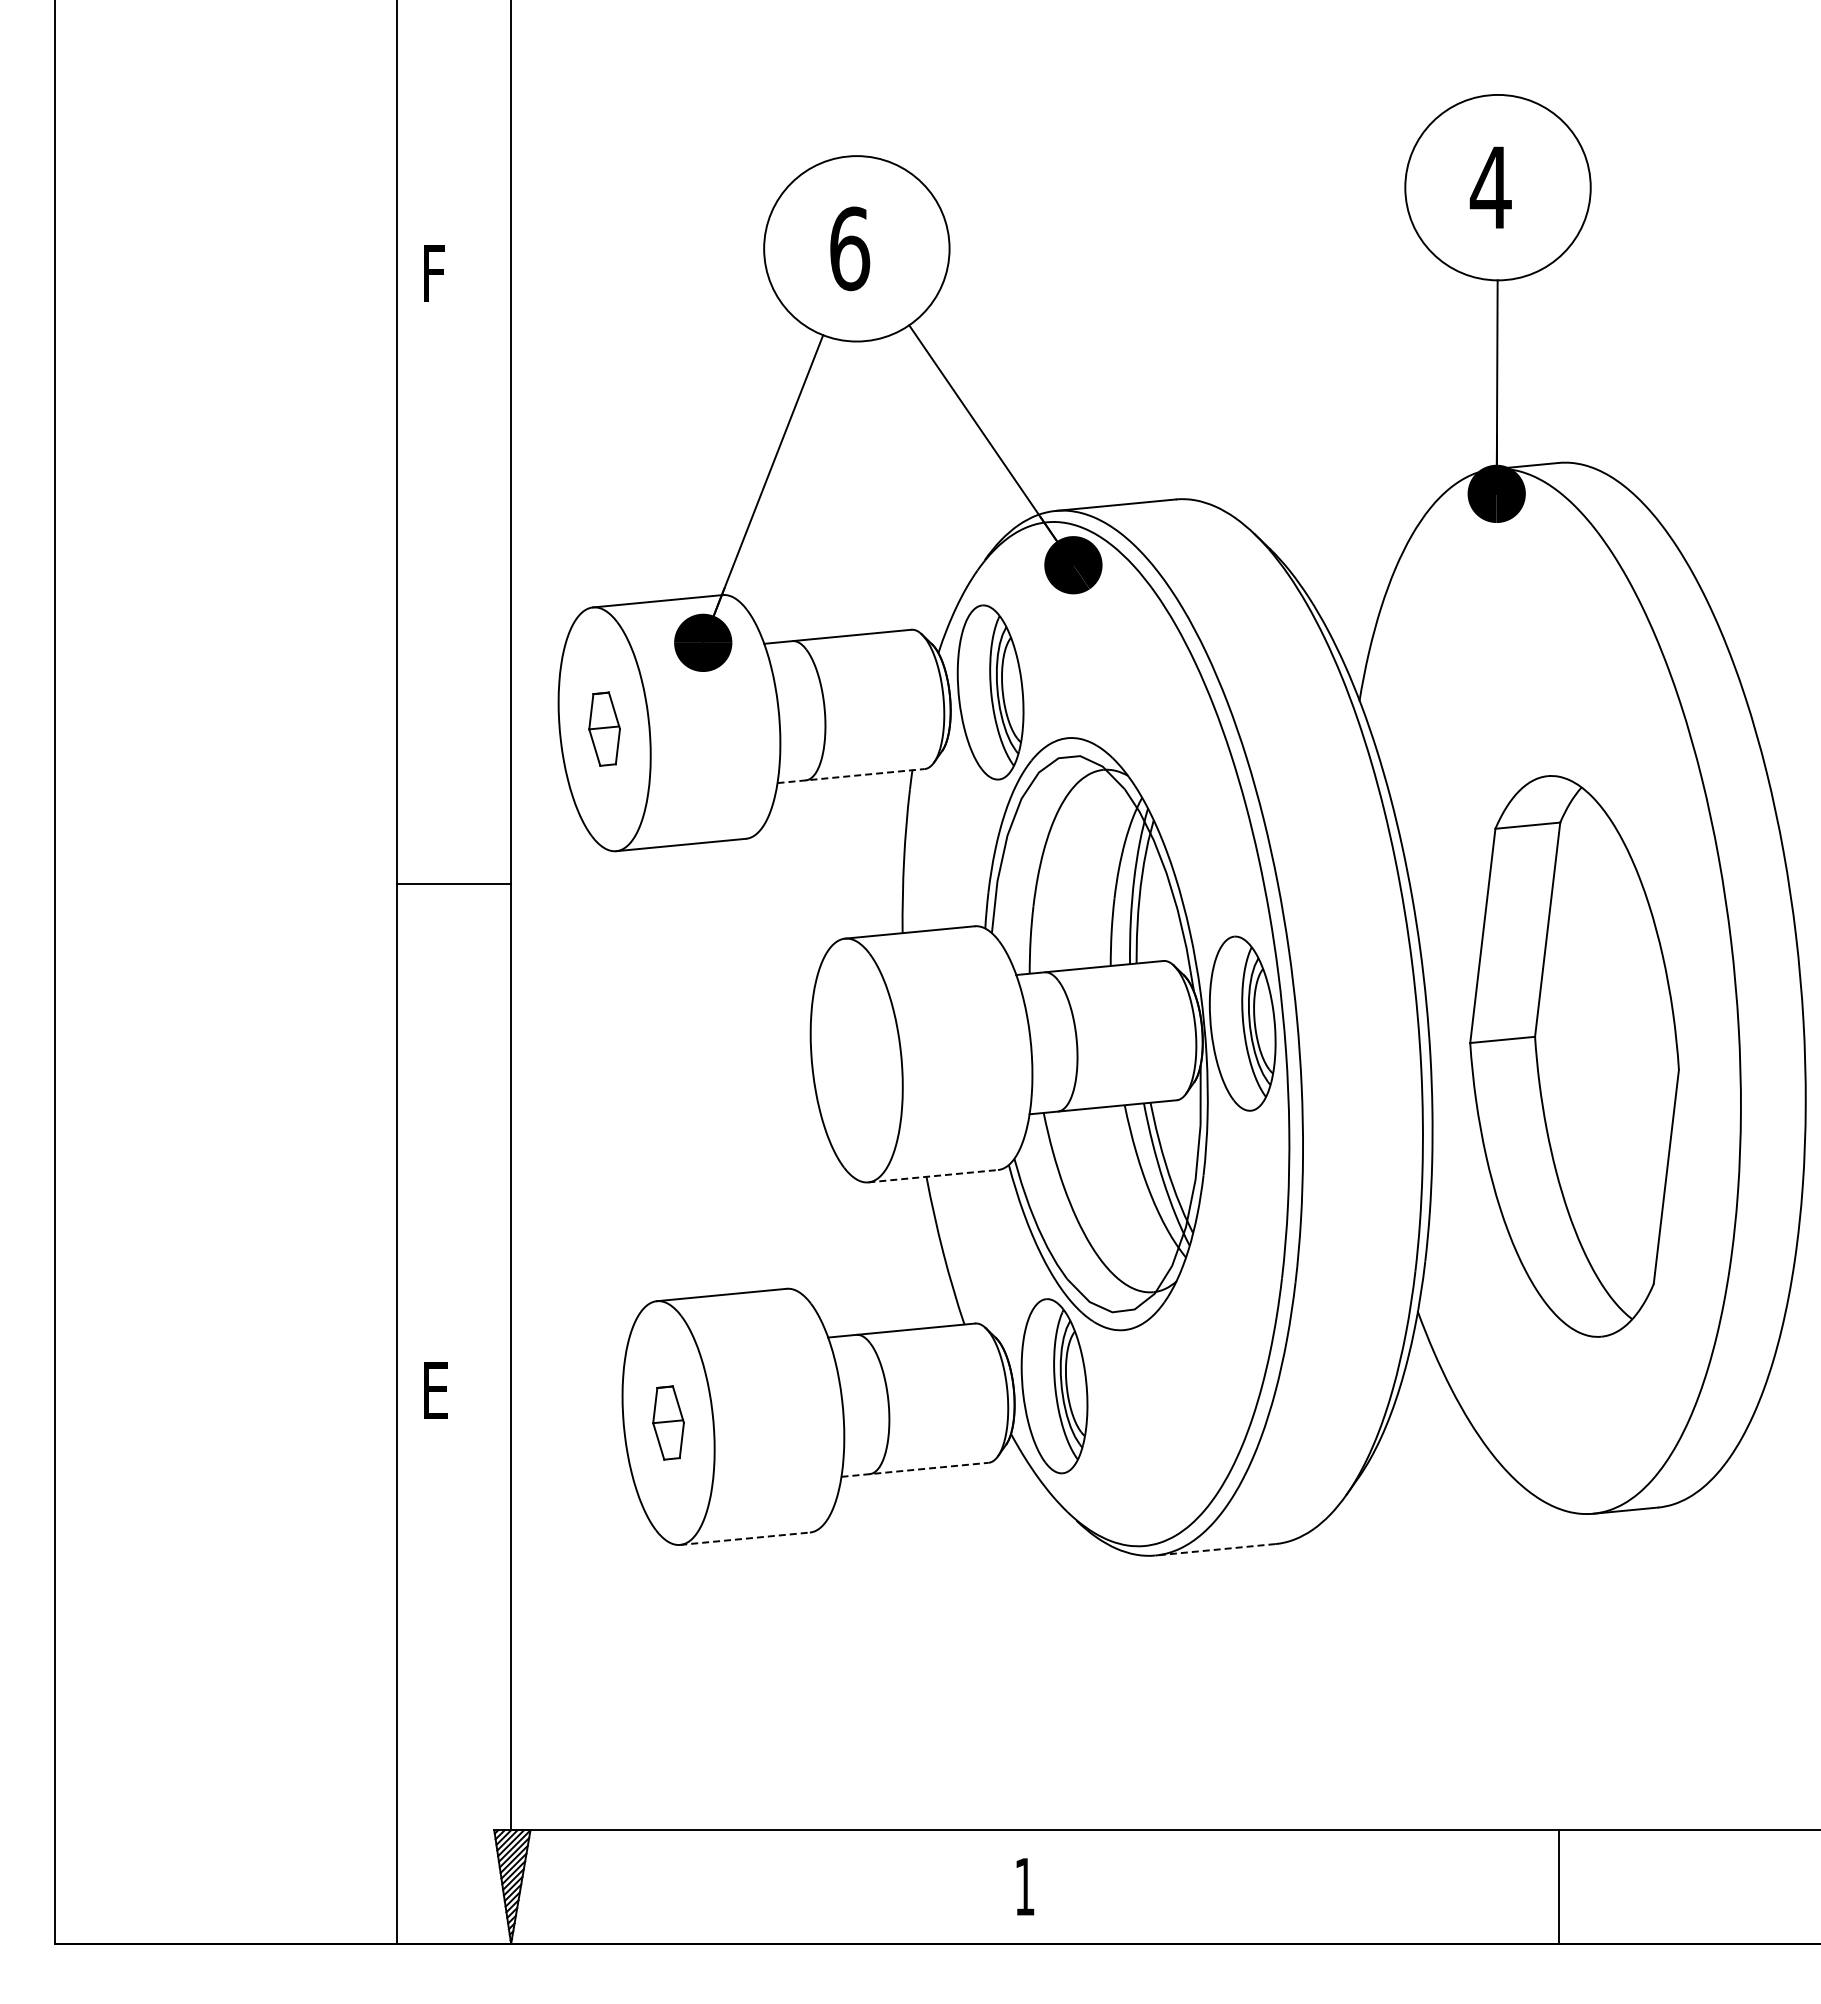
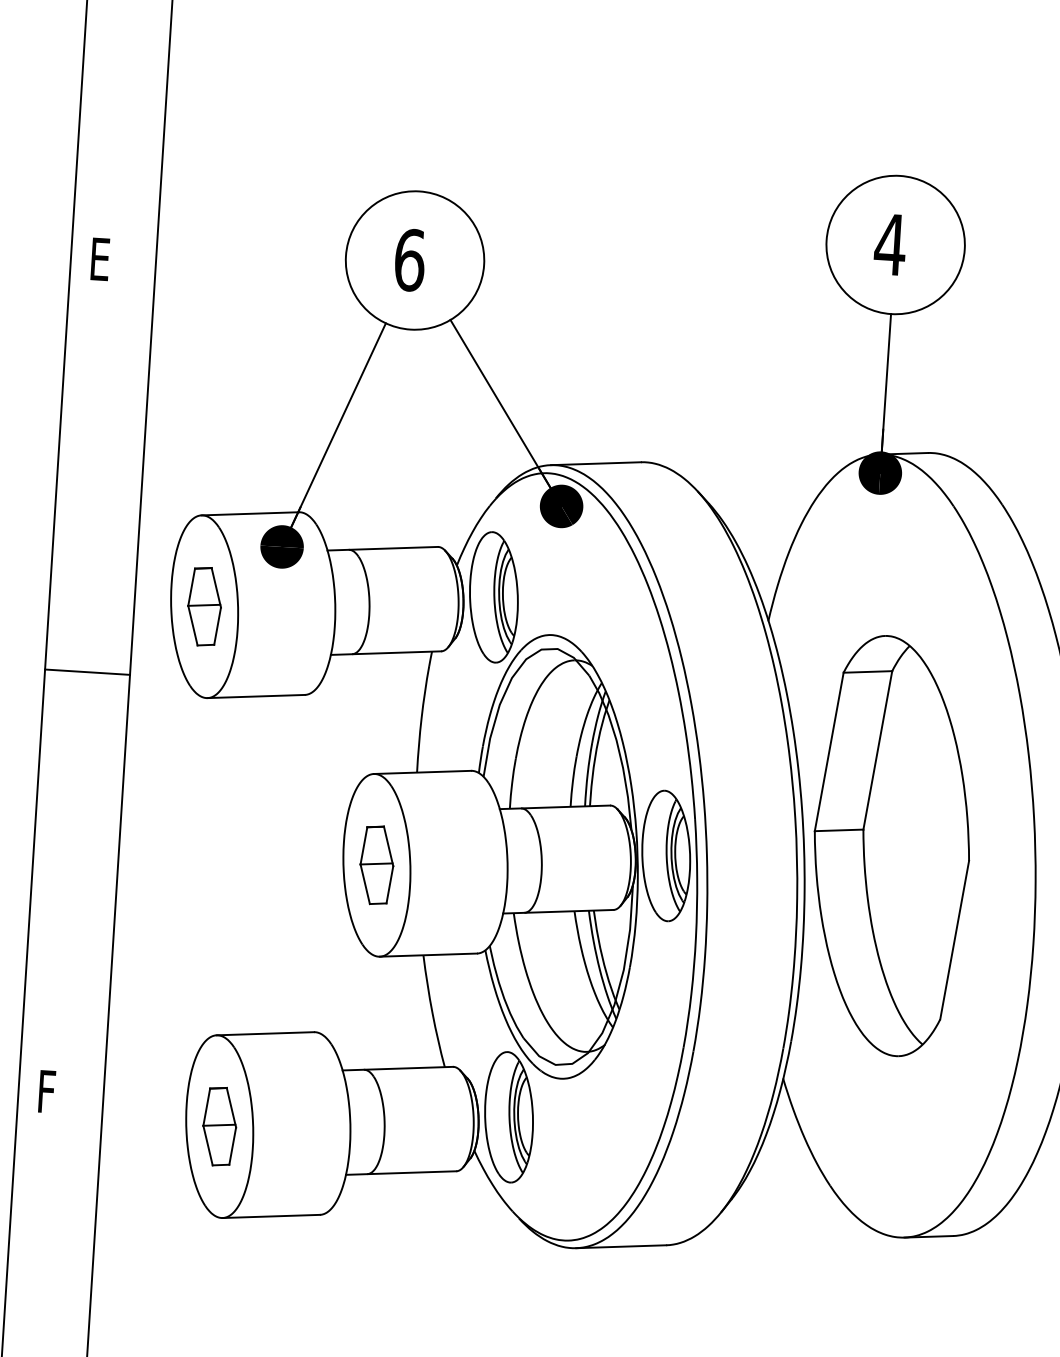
text: (438, 273) -> (102, 259), F -> E
part: (604, 728) -> (204, 606), size x1.43
line: (851, 776) -> (386, 653), dashed -> solid
line: (453, 883) -> (87, 672), moved
part: (1574, 1056) -> (891, 846), moved
part: (856, 1060) -> (376, 865), added
line: (933, 1176) -> (428, 955), dashed -> solid
text: (438, 1390) -> (49, 1091), E -> F
part: (668, 1422) -> (219, 1126), size x1.43
line: (915, 1469) -> (401, 1172), dashed -> solid
line: (745, 1538) -> (271, 1216), dashed -> solid
line: (1214, 1549) -> (620, 1246), dashed -> solid

